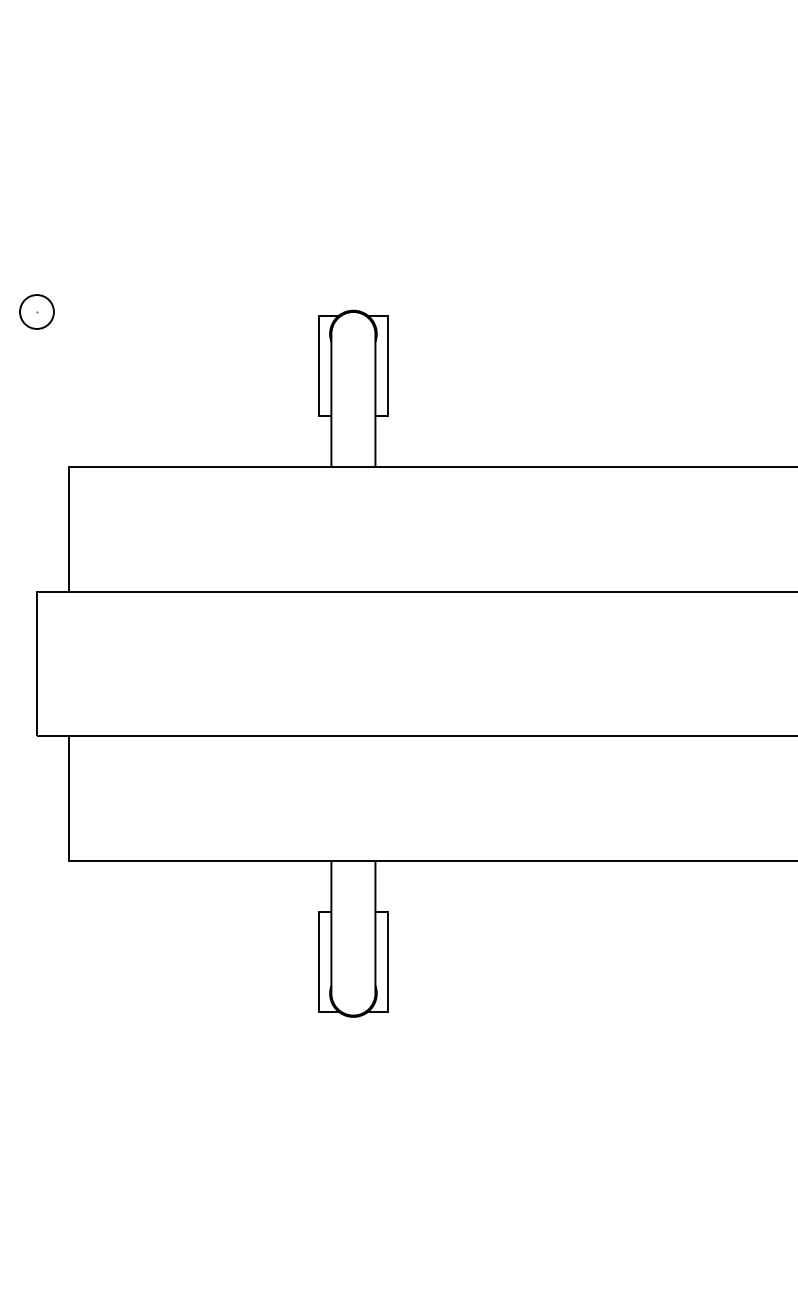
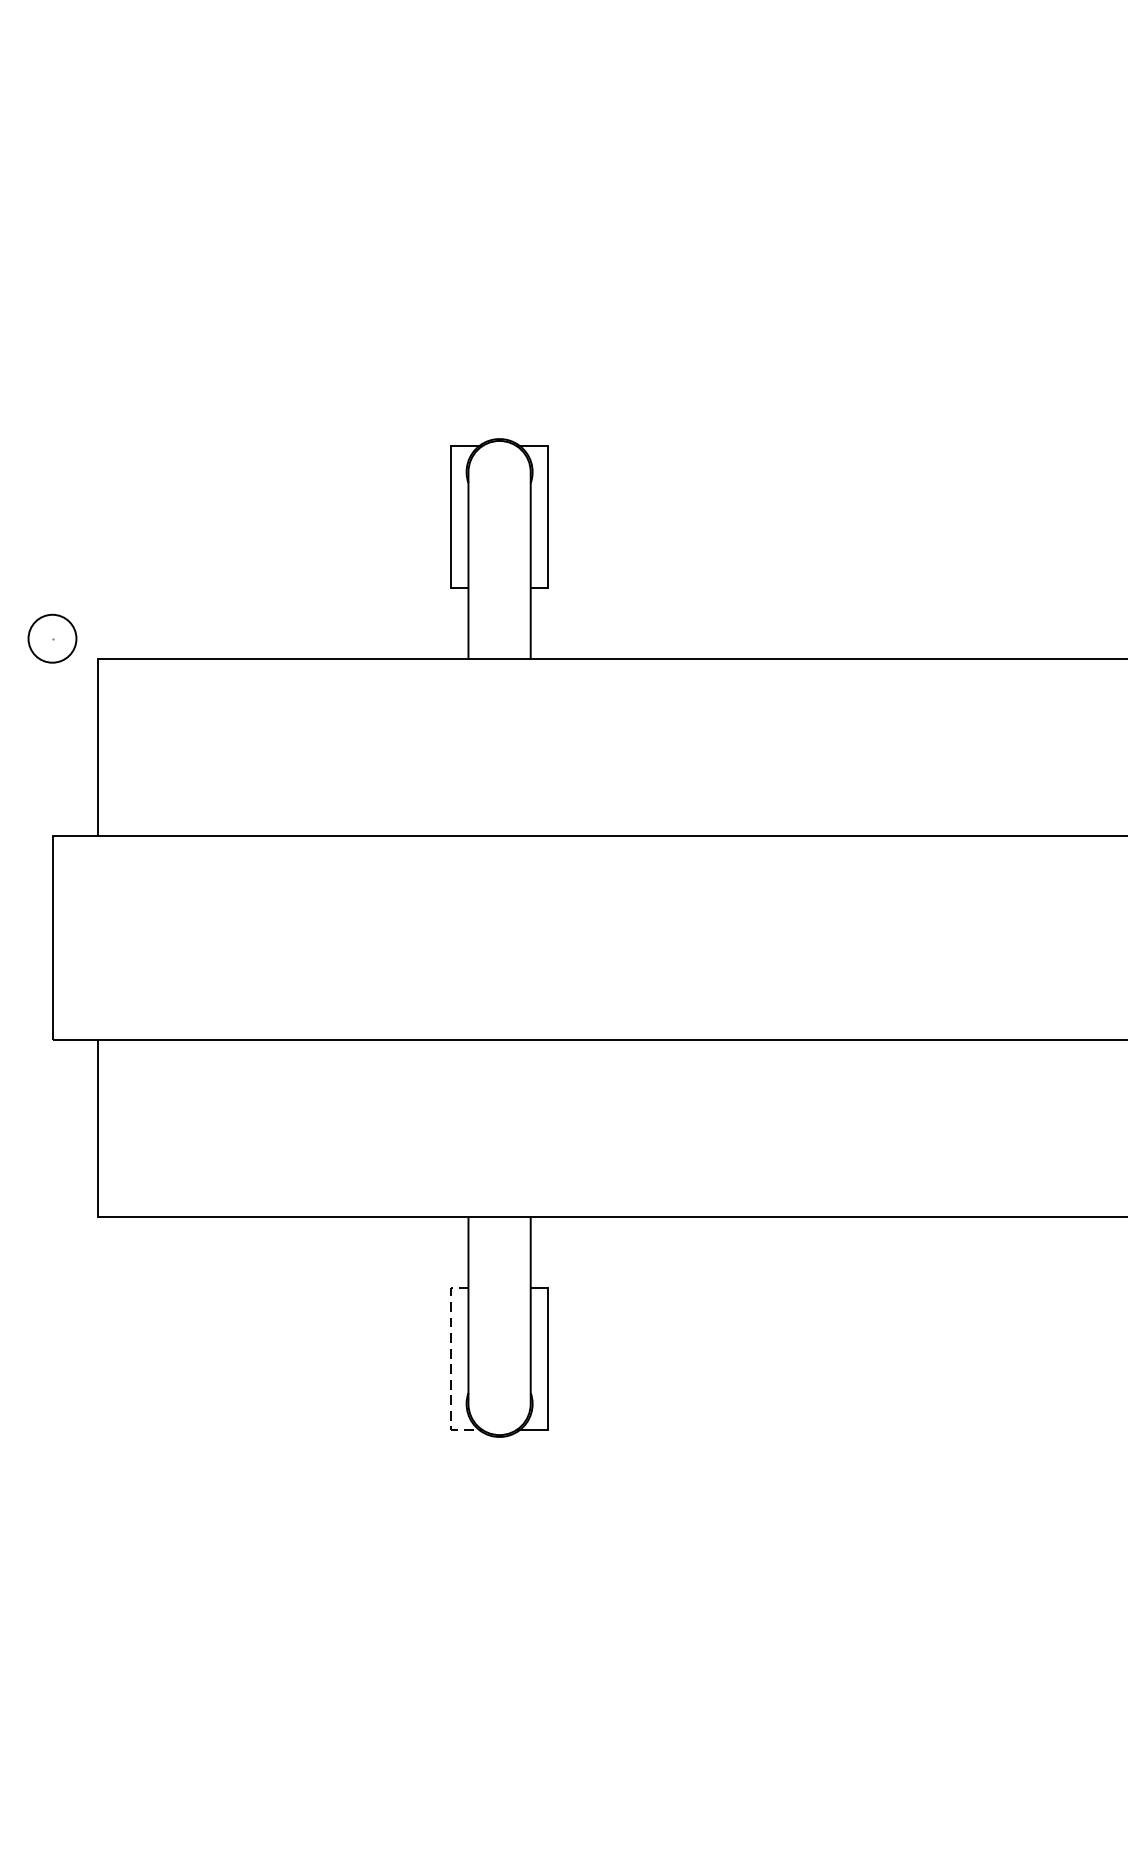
part: (36, 311) -> (51, 638), moved
line: (319, 966) -> (451, 1365), solid -> dashed

